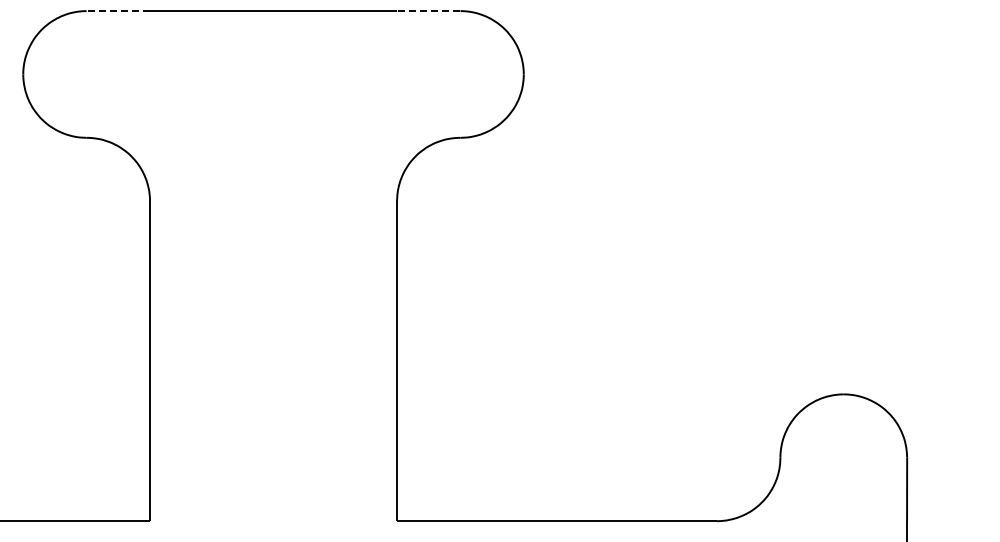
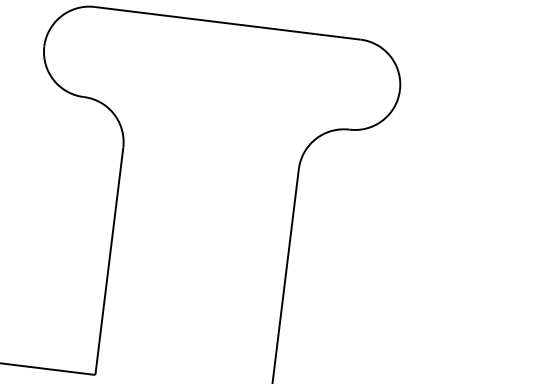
line: (118, 11) -> (117, 10), dashed -> solid
line: (428, 11) -> (337, 37), dashed -> solid

